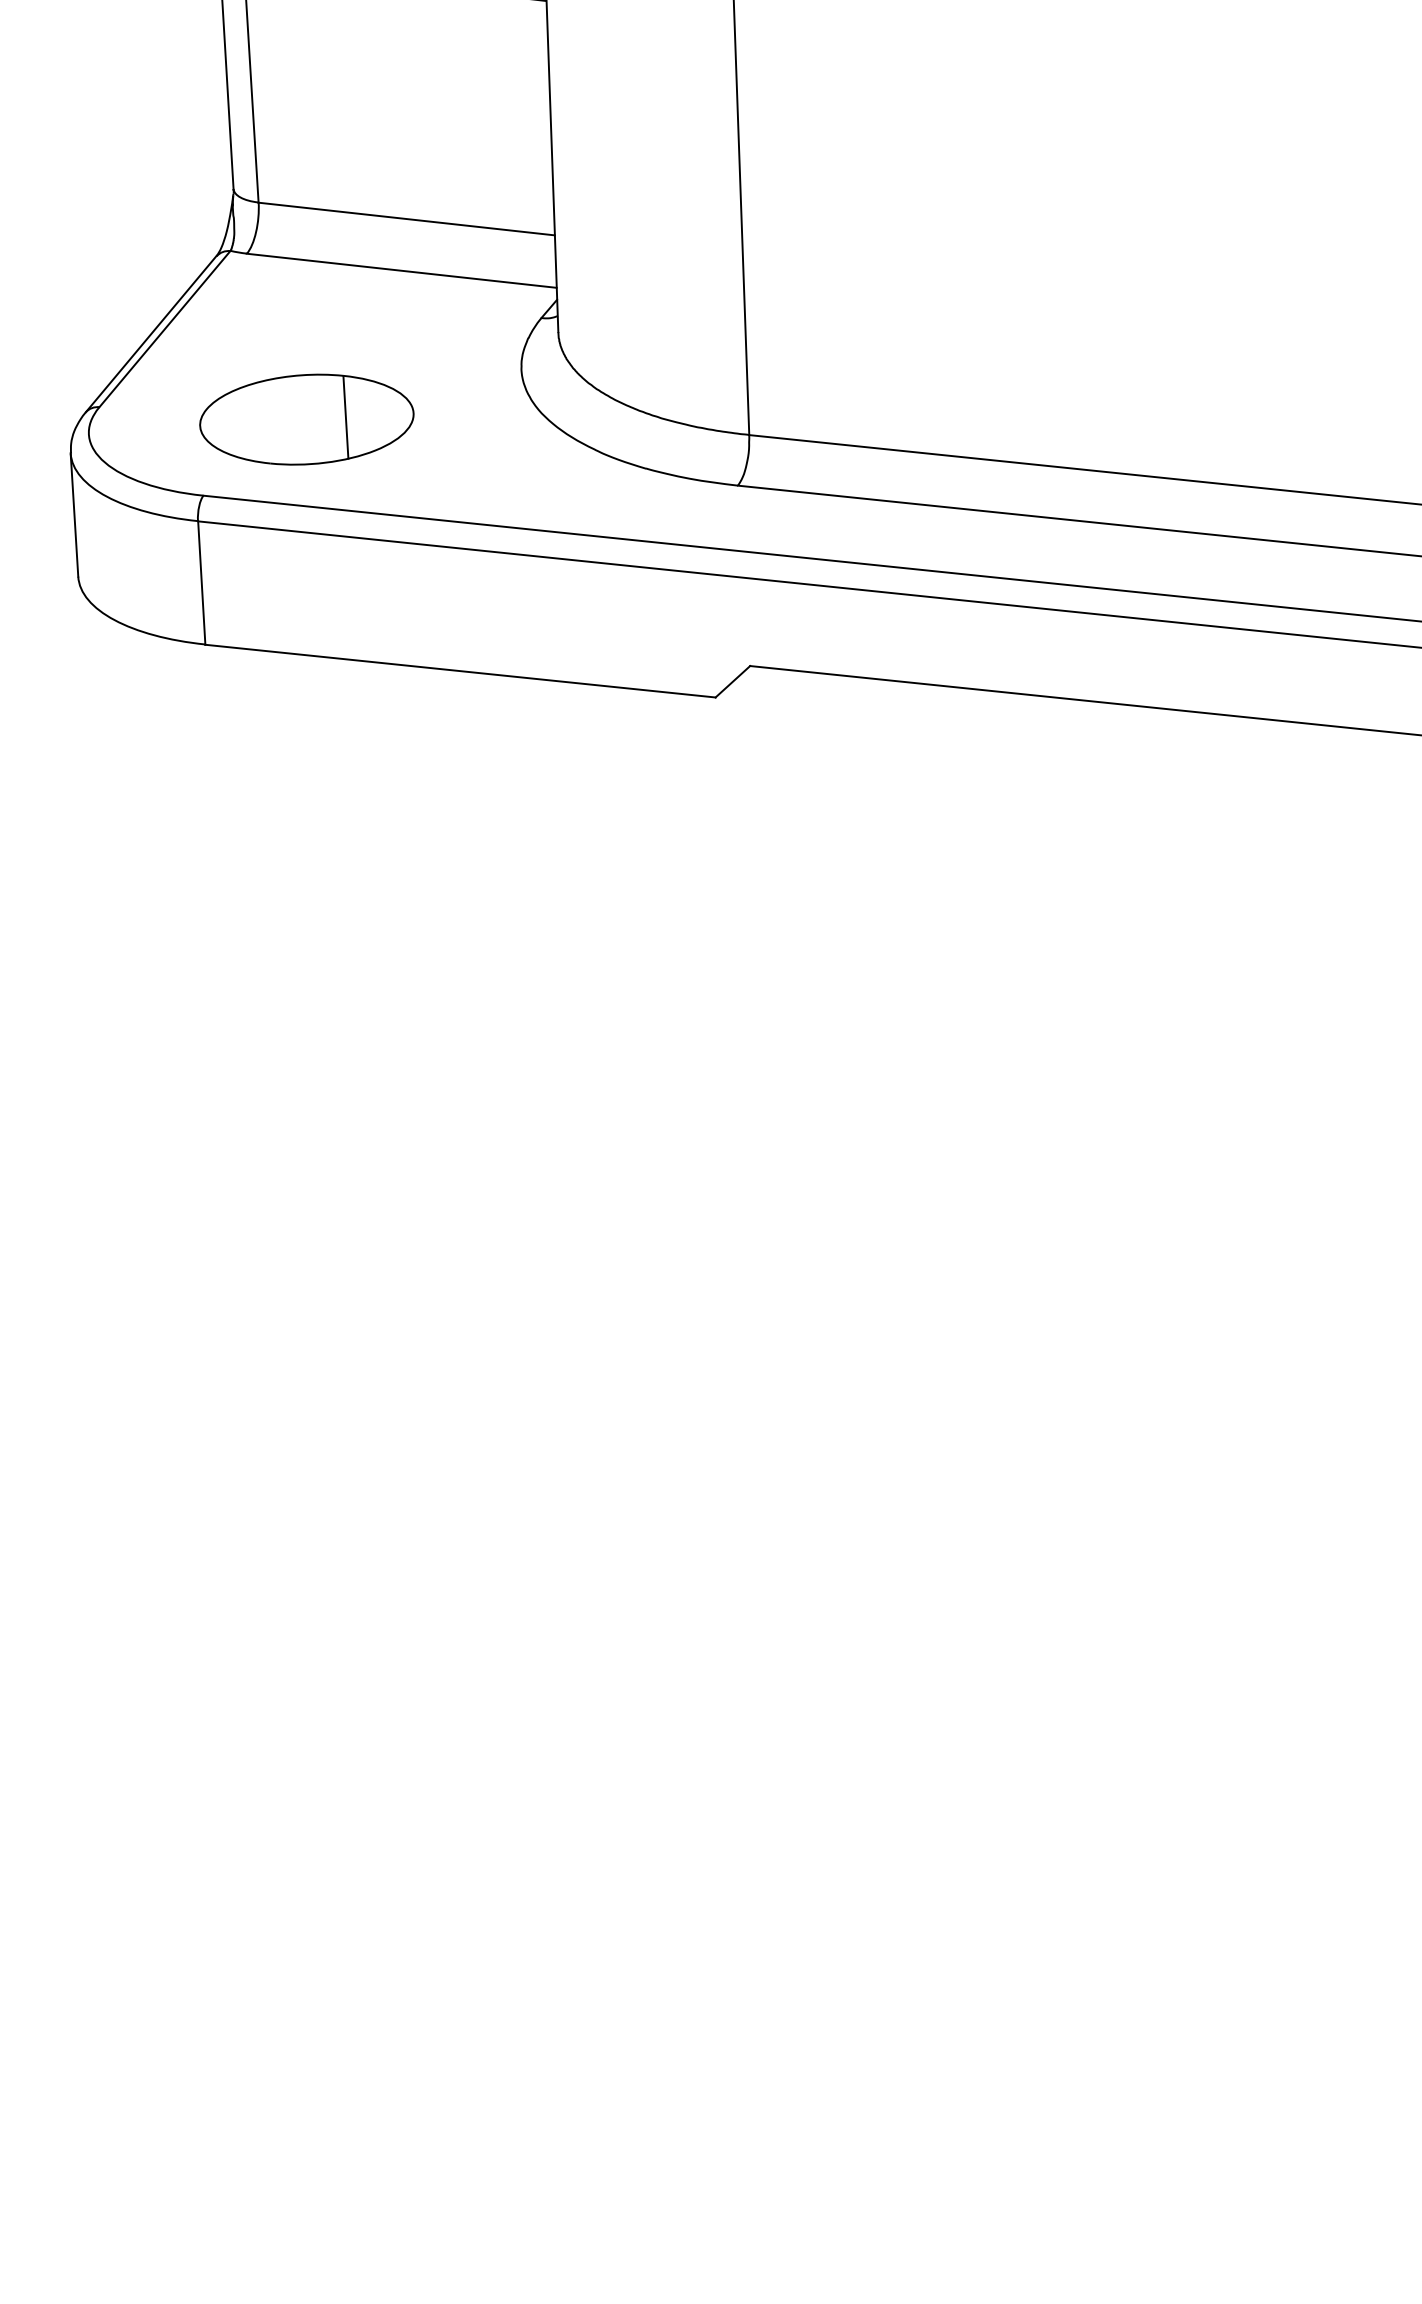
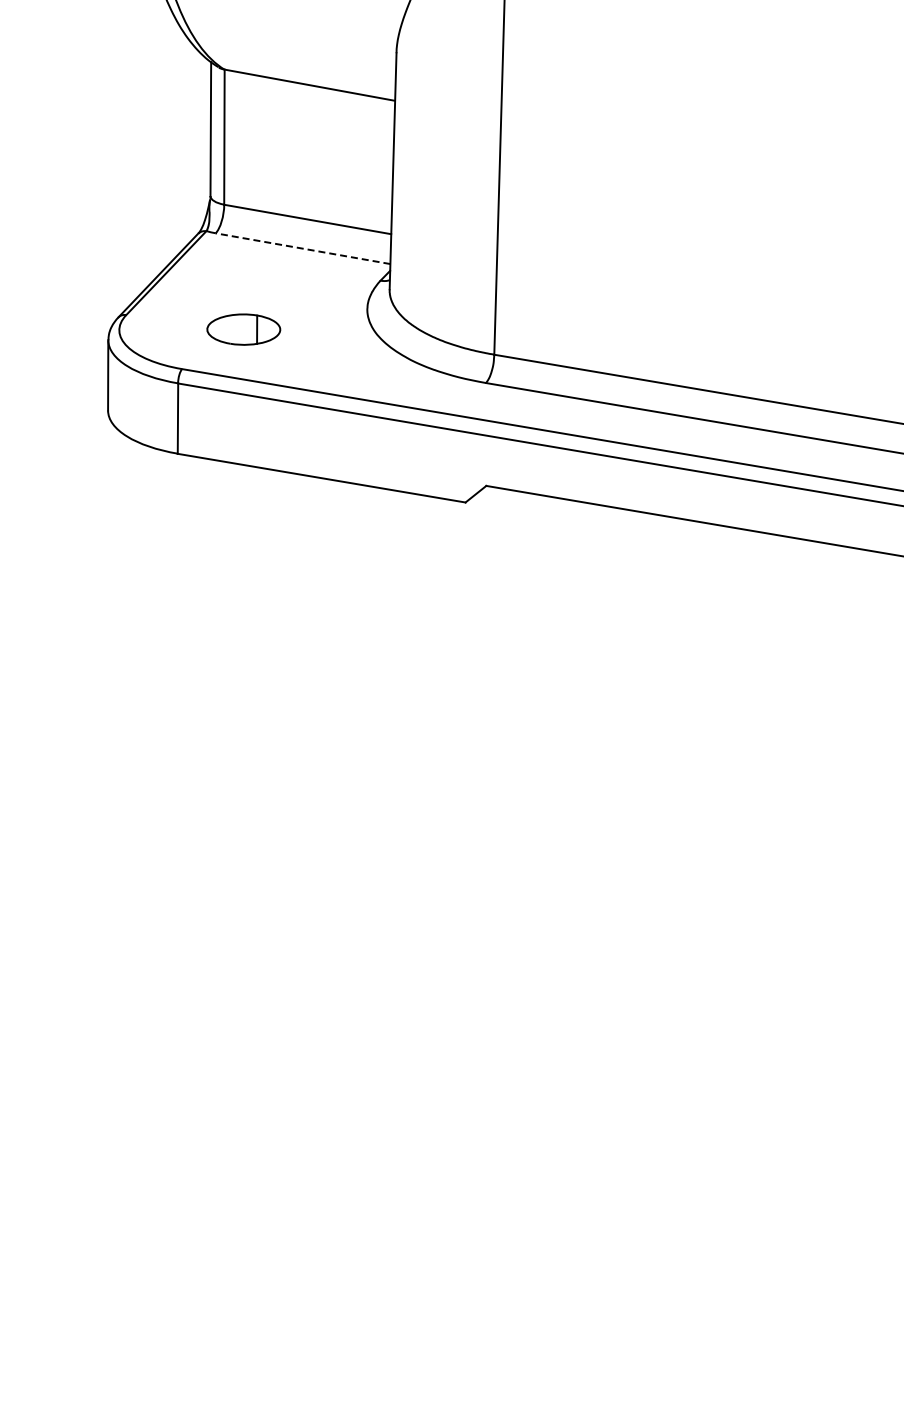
line: (400, 270) -> (302, 248), solid -> dashed
part: (306, 419) -> (243, 329), size x0.6

